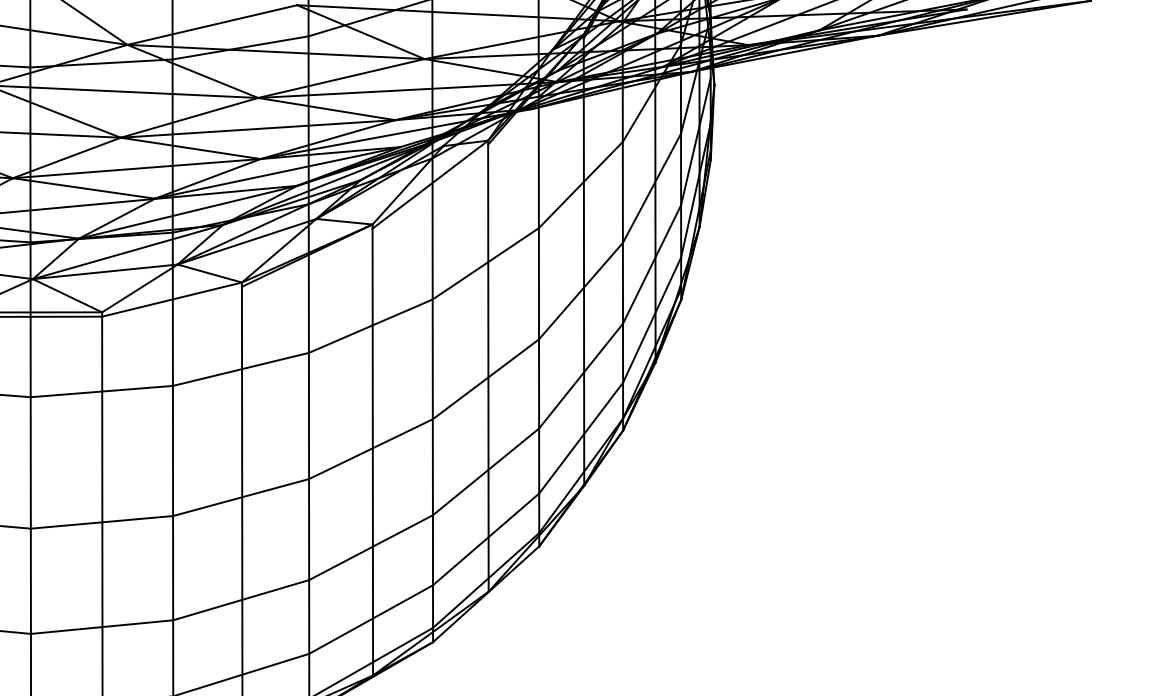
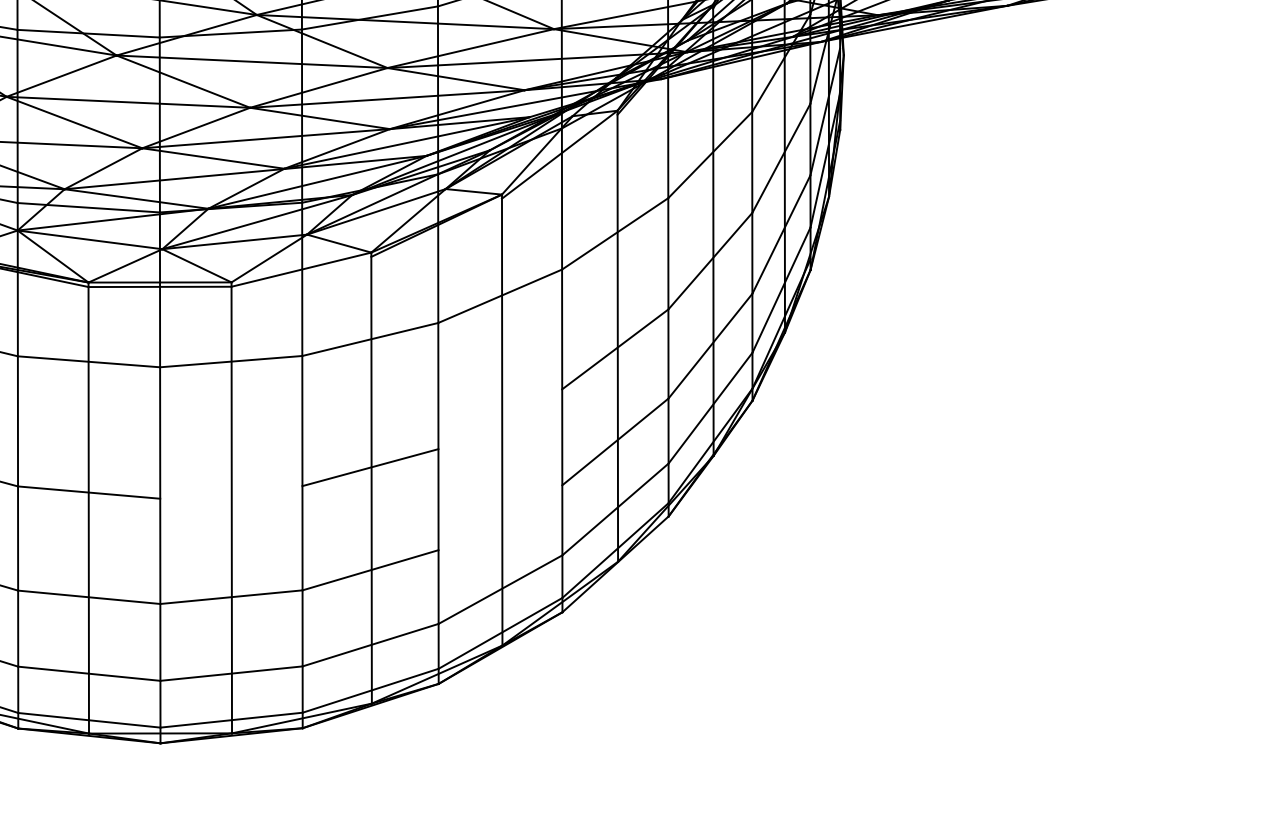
line: (371, 449) -> (500, 419), removed
line: (102, 522) -> (231, 492), removed
line: (371, 547) -> (500, 517), removed

